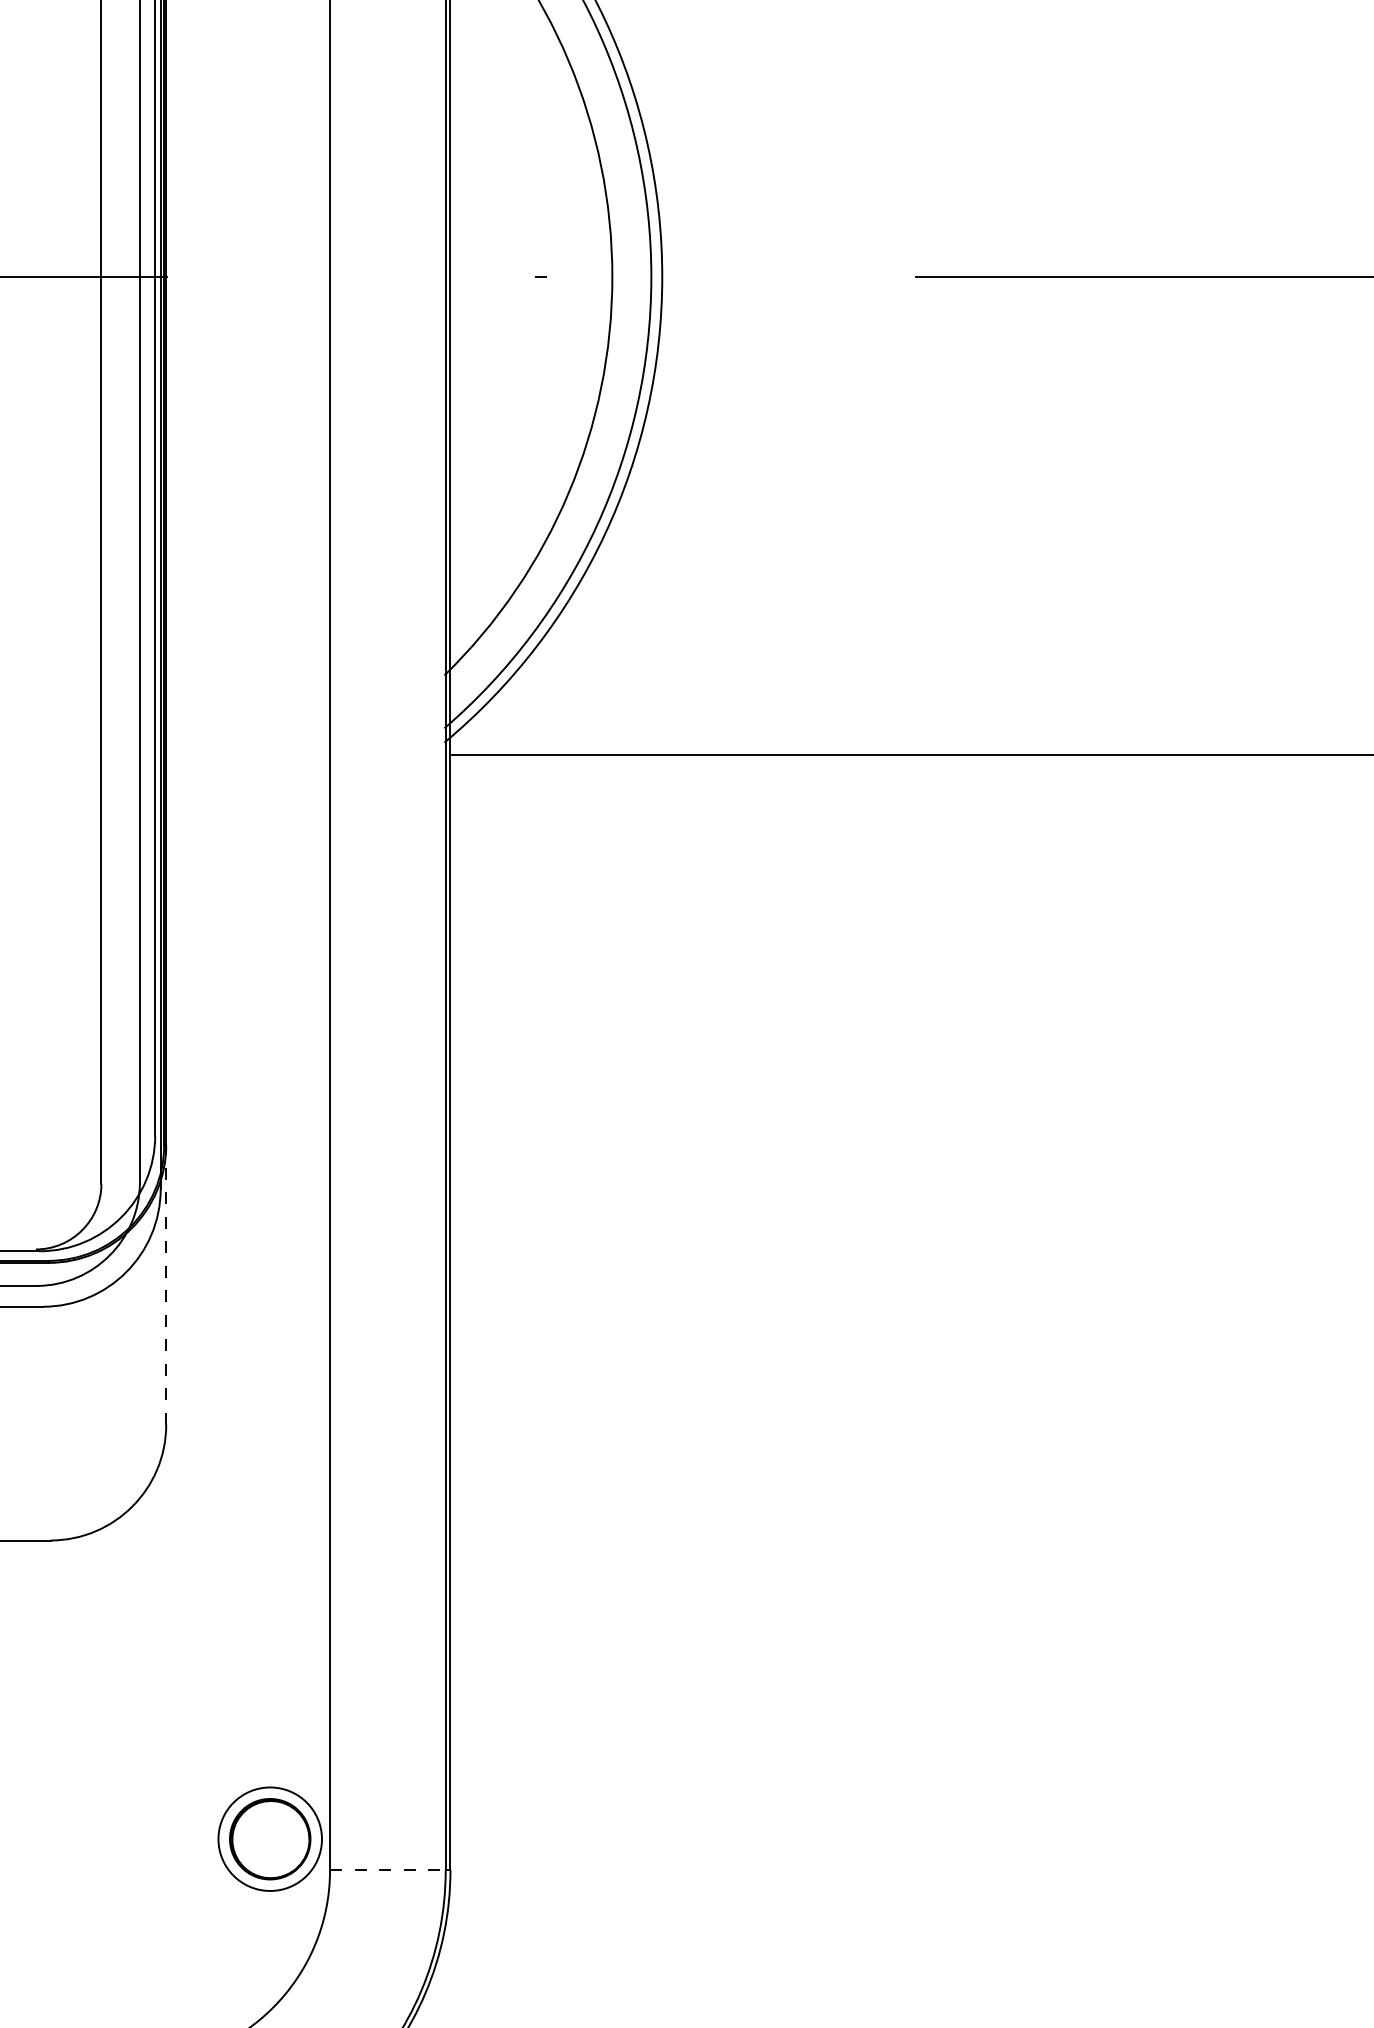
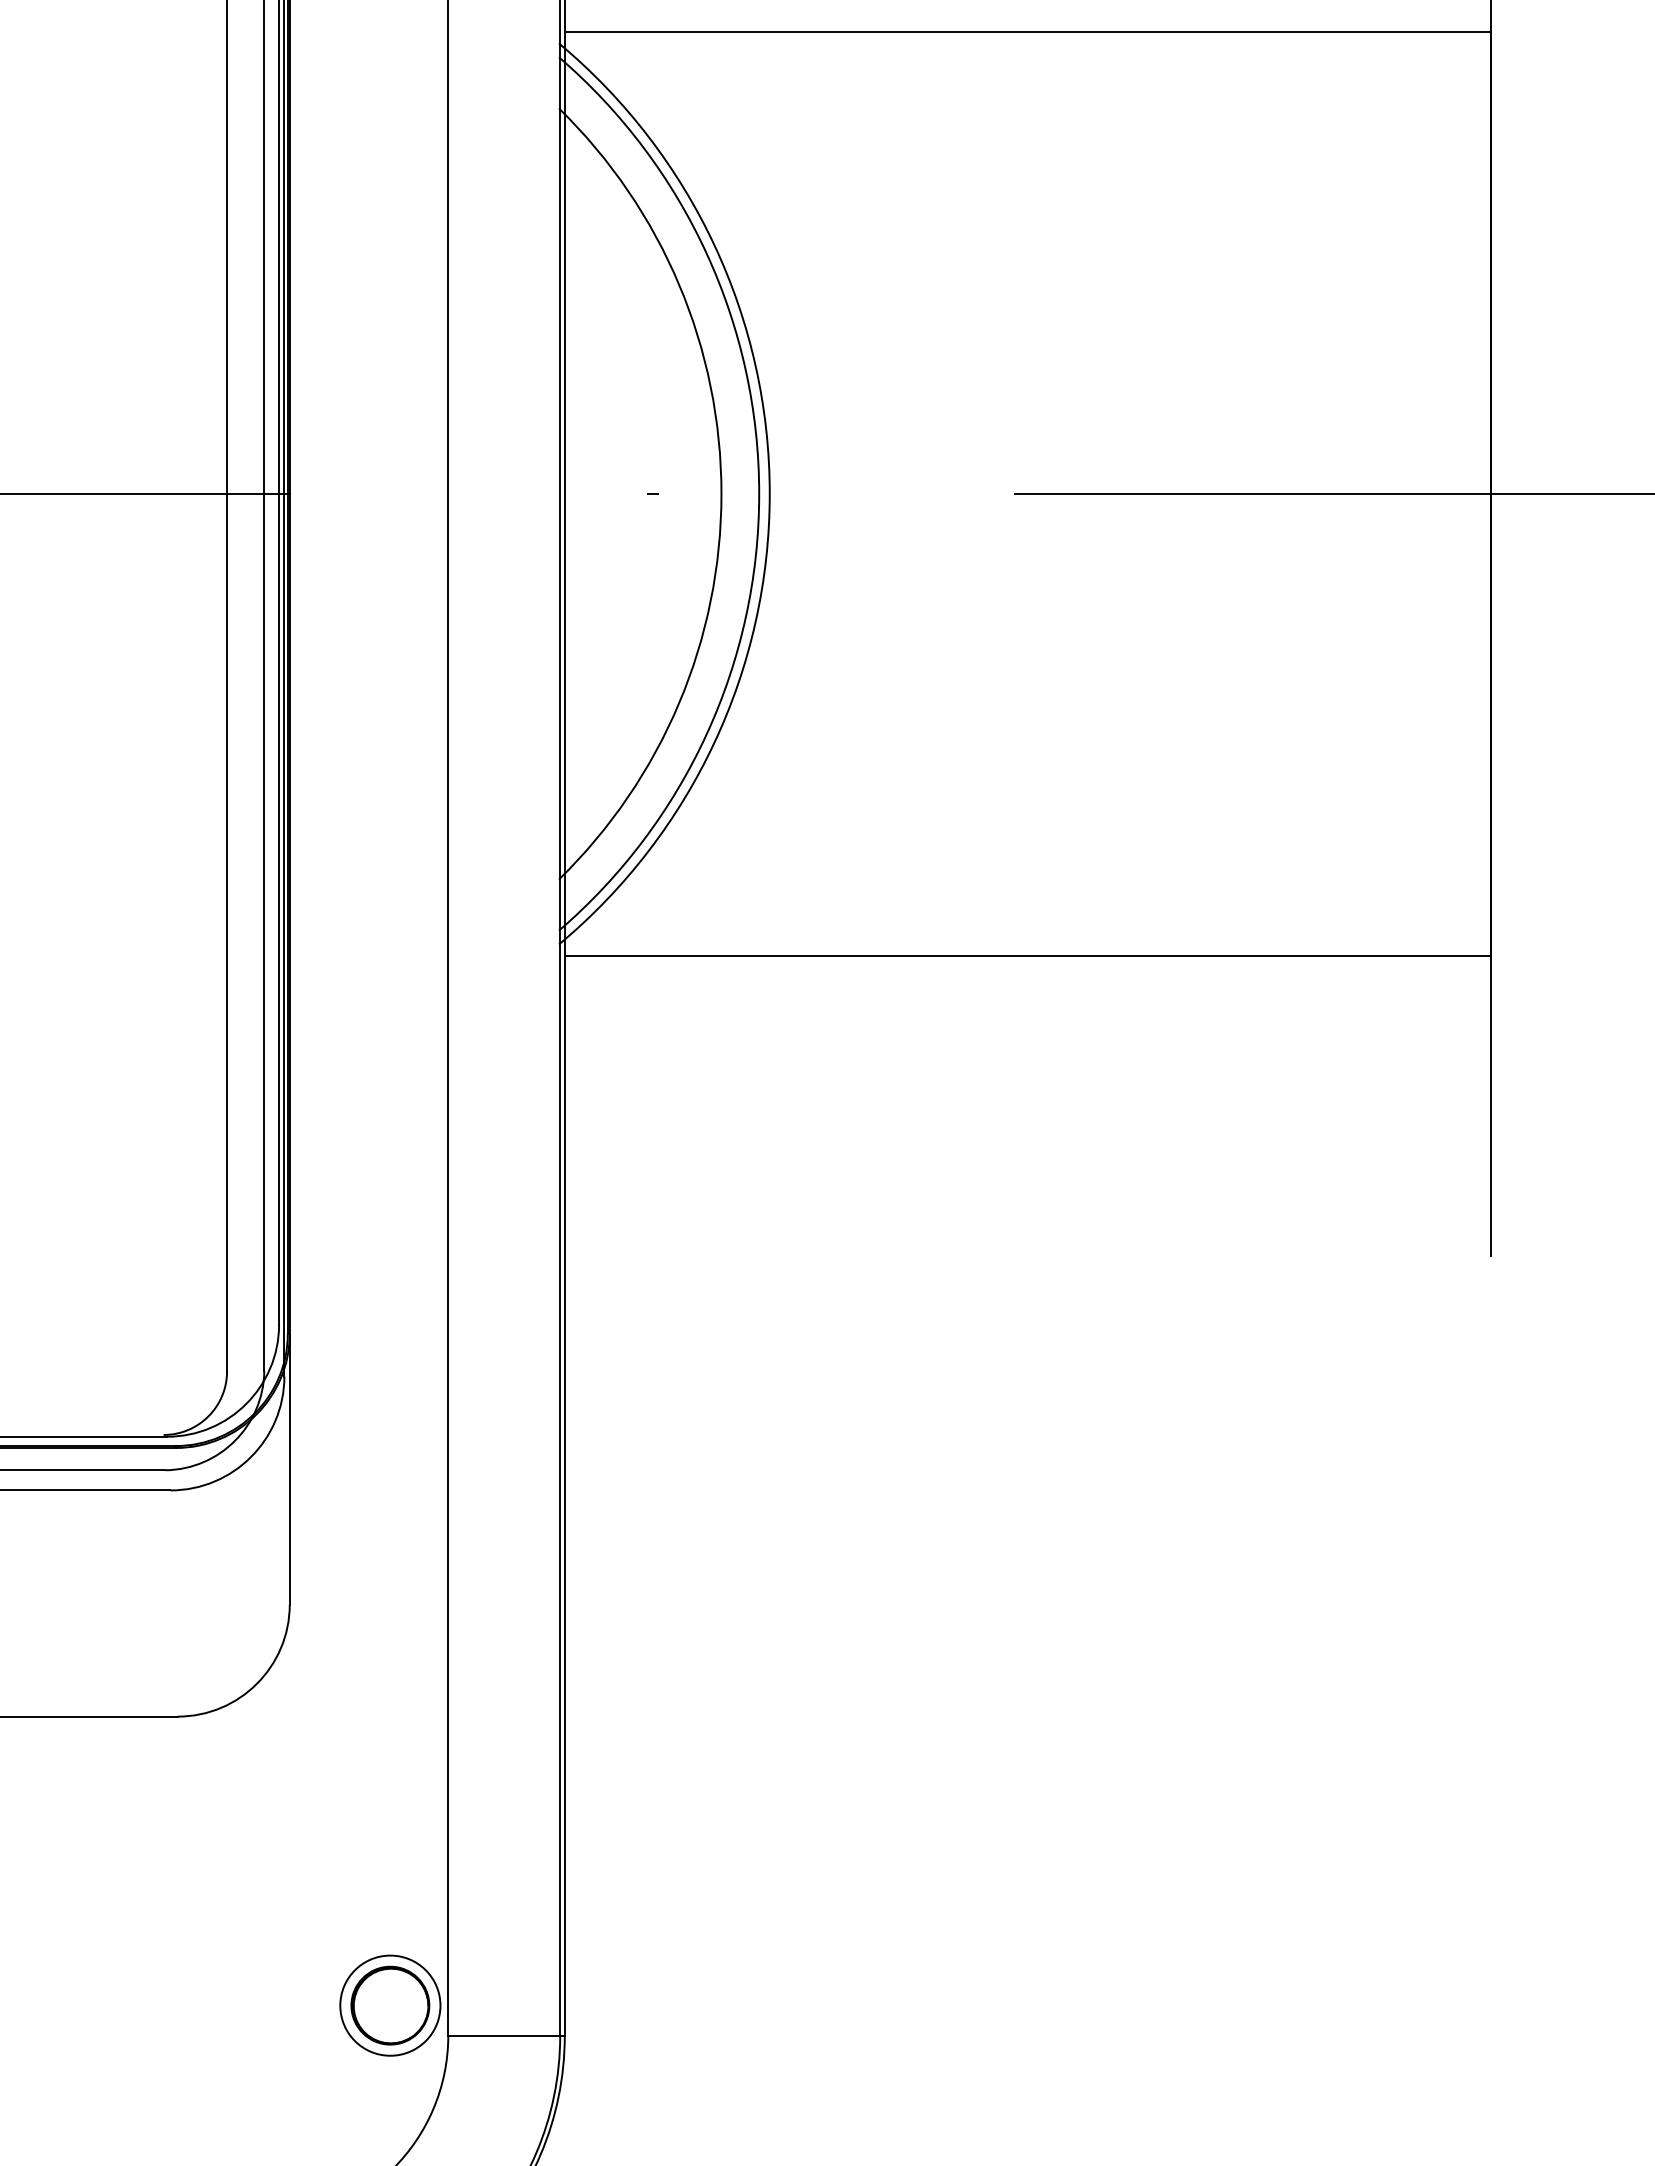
line: (165, 1284) -> (289, 1468), dashed -> solid
line: (388, 1870) -> (504, 2035), dashed -> solid

